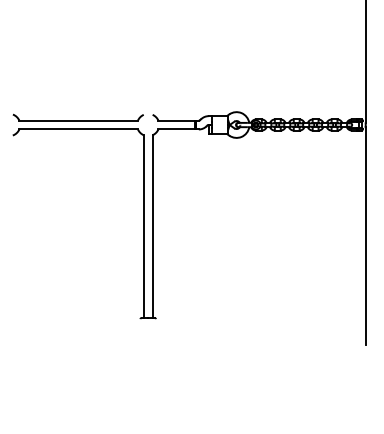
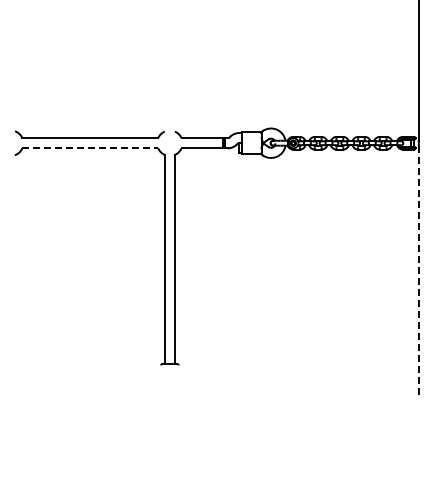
line: (78, 129) -> (90, 148), solid -> dashed
line: (365, 236) -> (418, 270), solid -> dashed

